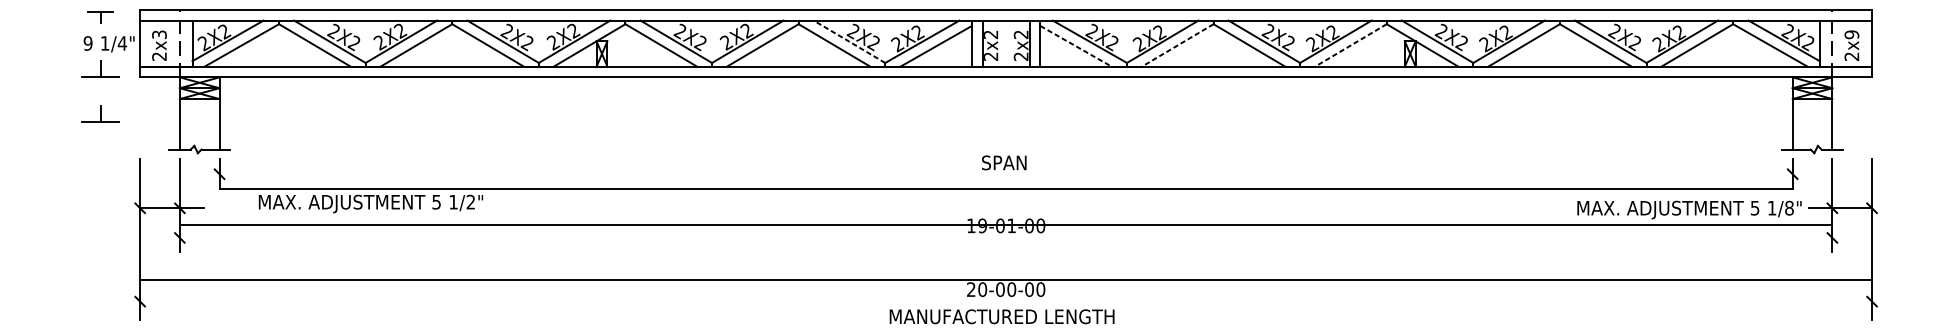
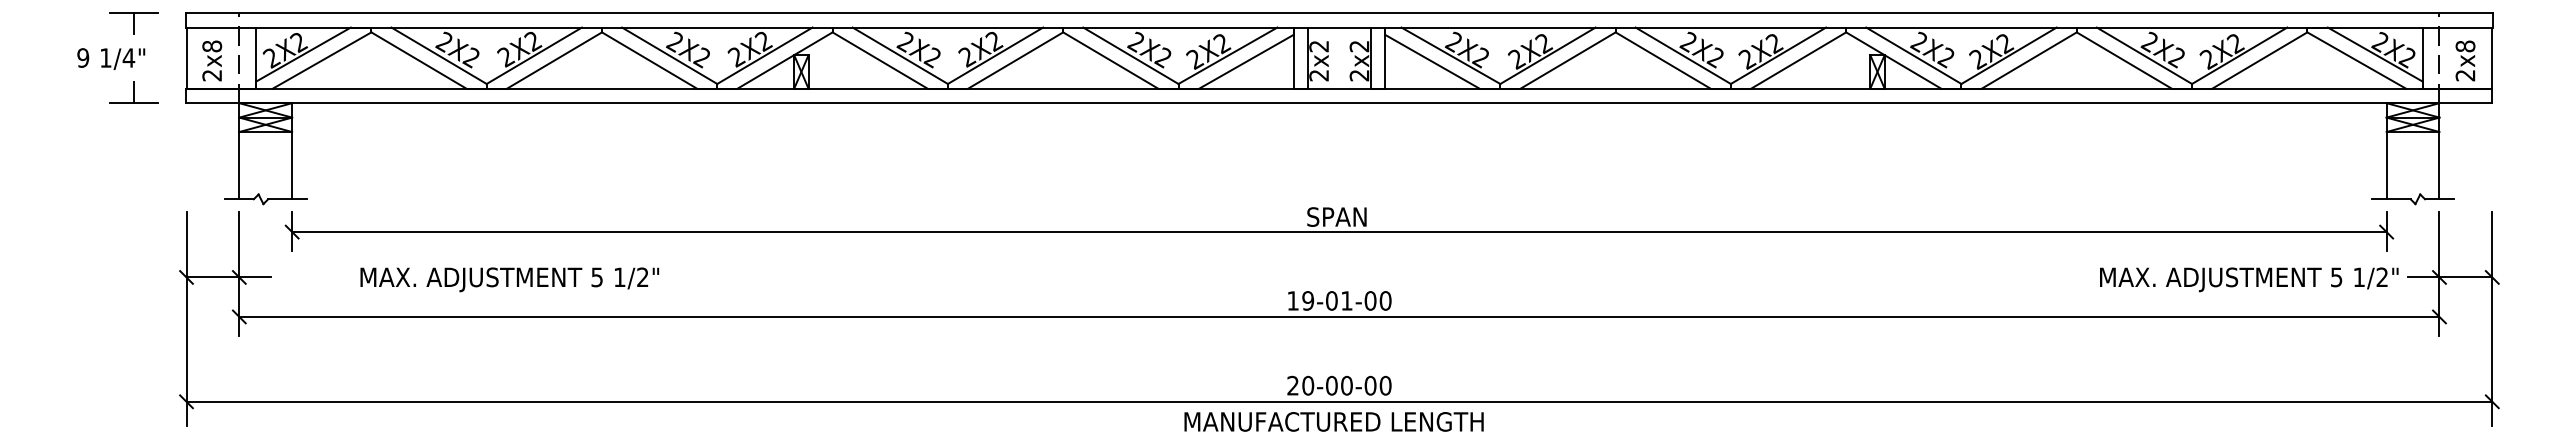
part: (100, 17) -> (133, 23), size x1.43
text: (159, 34) -> (212, 46), 2x3 -> 2x8
text: (1851, 34) -> (2465, 46), 2x9 -> 2x8
line: (849, 41) -> (1130, 55), dashed -> solid
text: (109, 43) -> (111, 58), moved
line: (1177, 45) -> (1567, 60), dashed -> solid
line: (1350, 45) -> (1798, 60), dashed -> solid
line: (1076, 46) -> (1432, 61), dashed -> solid
part: (100, 113) -> (133, 151), removed
line: (1006, 189) -> (1339, 232), moved
text: (370, 203) -> (509, 279), moved
text: (1789, 208) -> (2382, 277), 1/8" -> 1/2"
line: (1006, 224) -> (1339, 316), moved
line: (1006, 279) -> (1339, 401), moved

